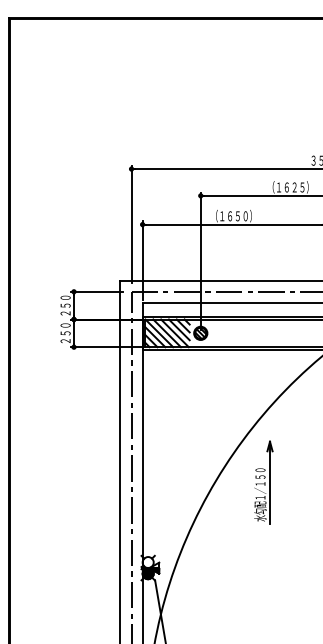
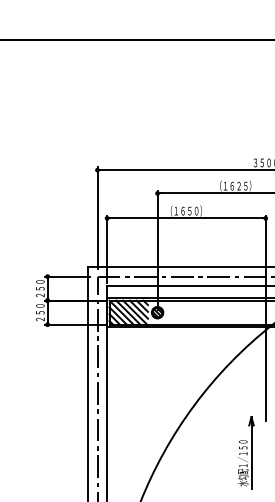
part: (263, 482) -> (245, 452), moved

